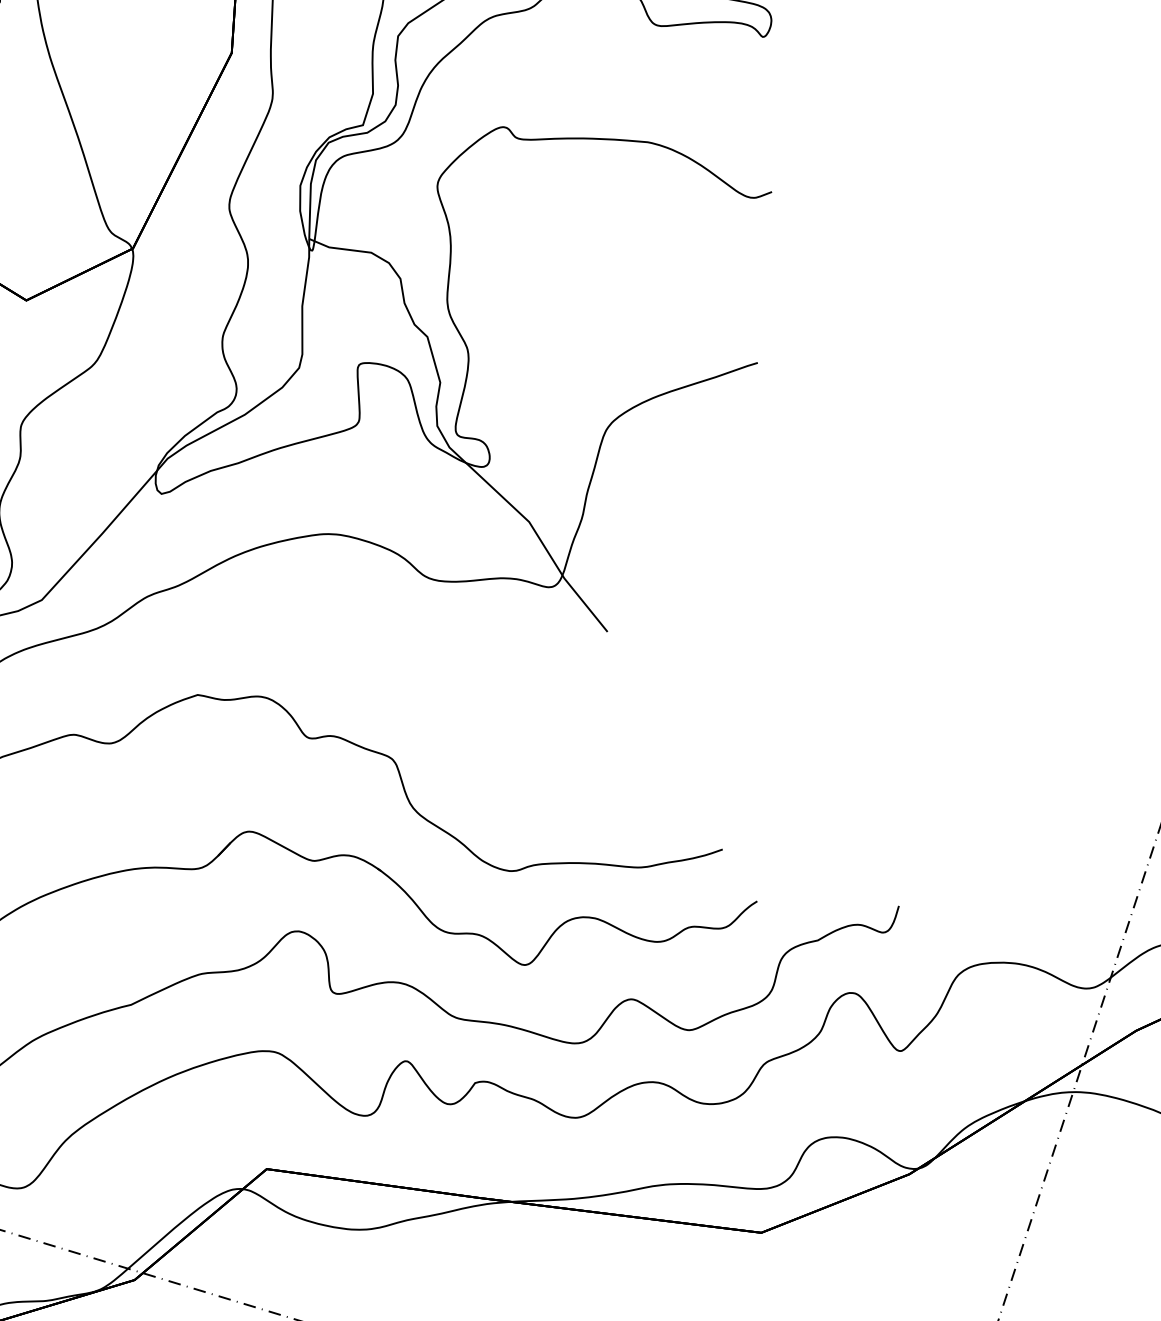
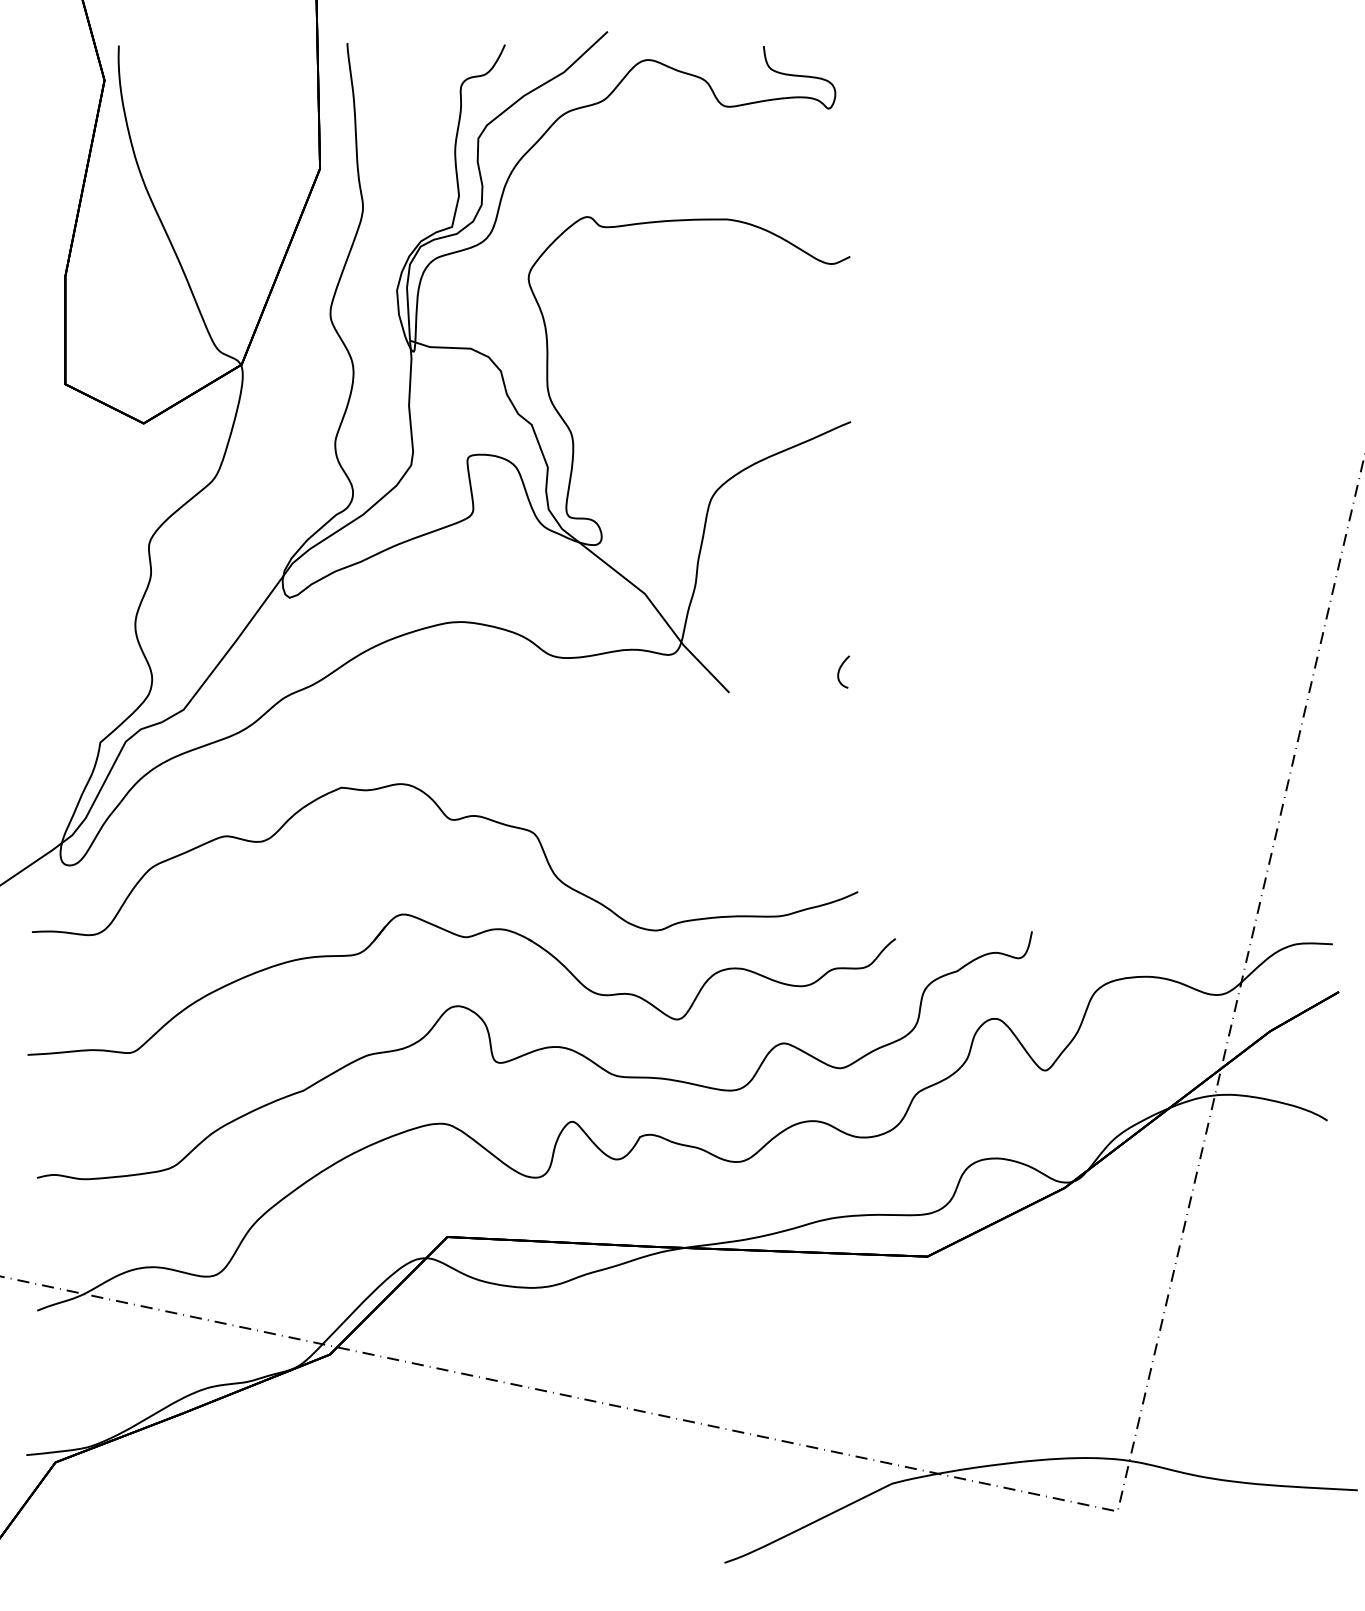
curve: (724, 617) -> (840, 669), added

